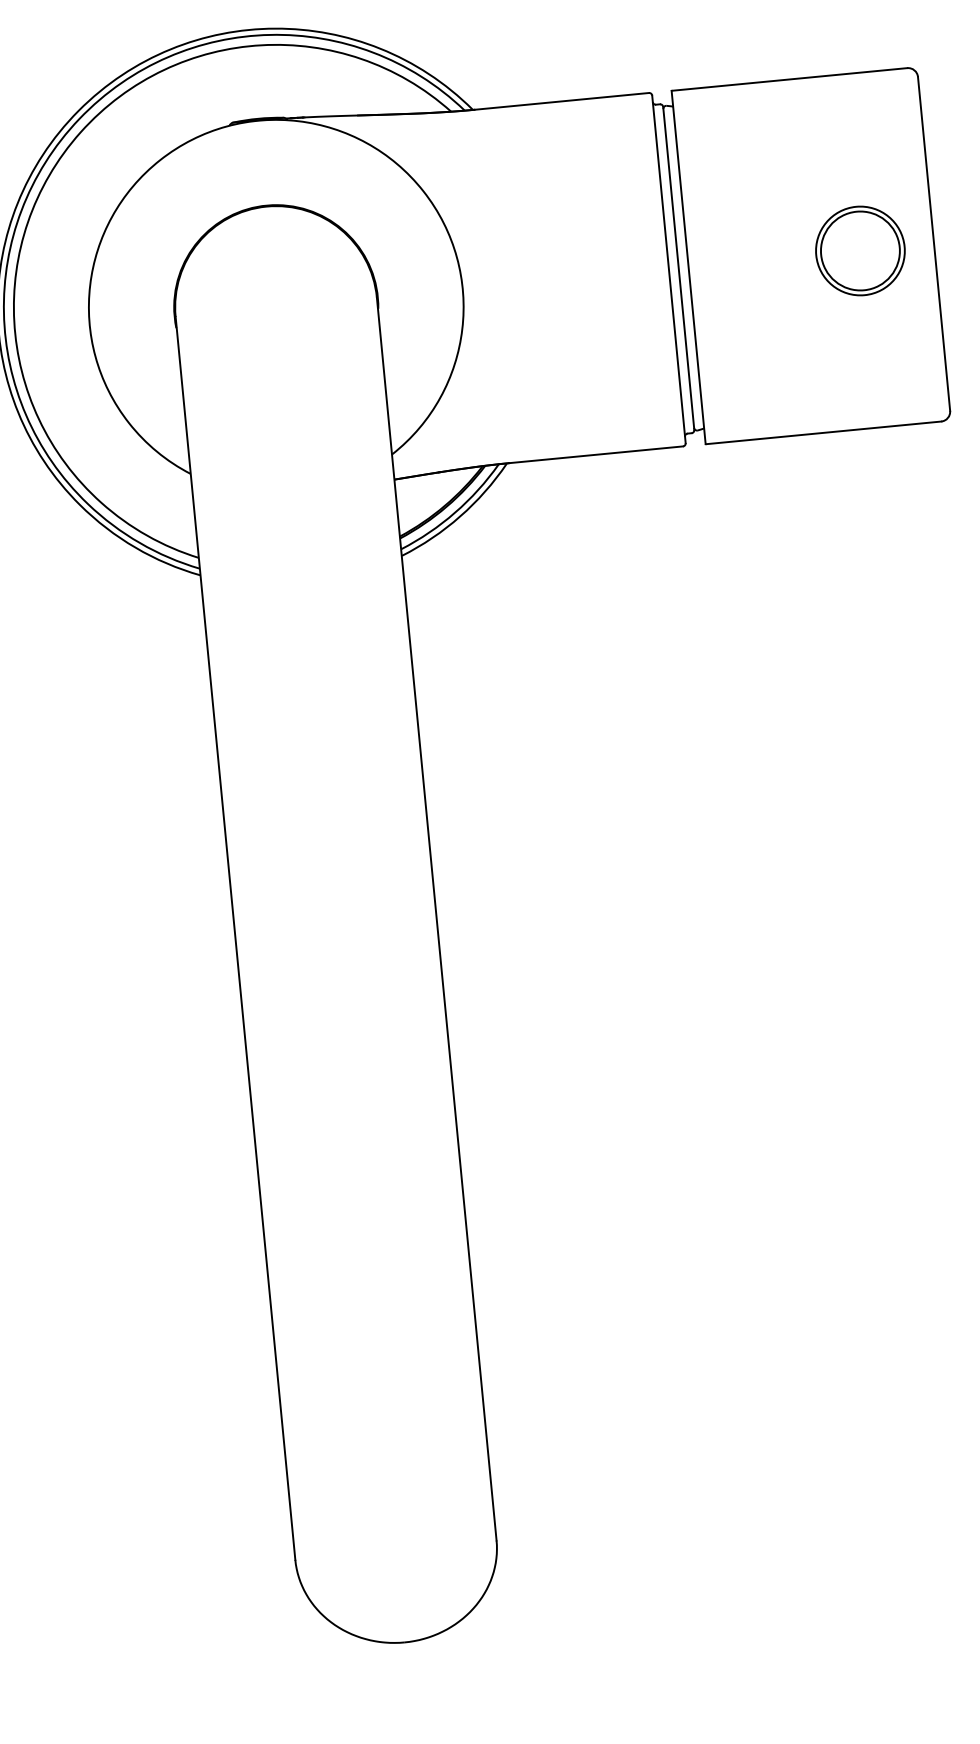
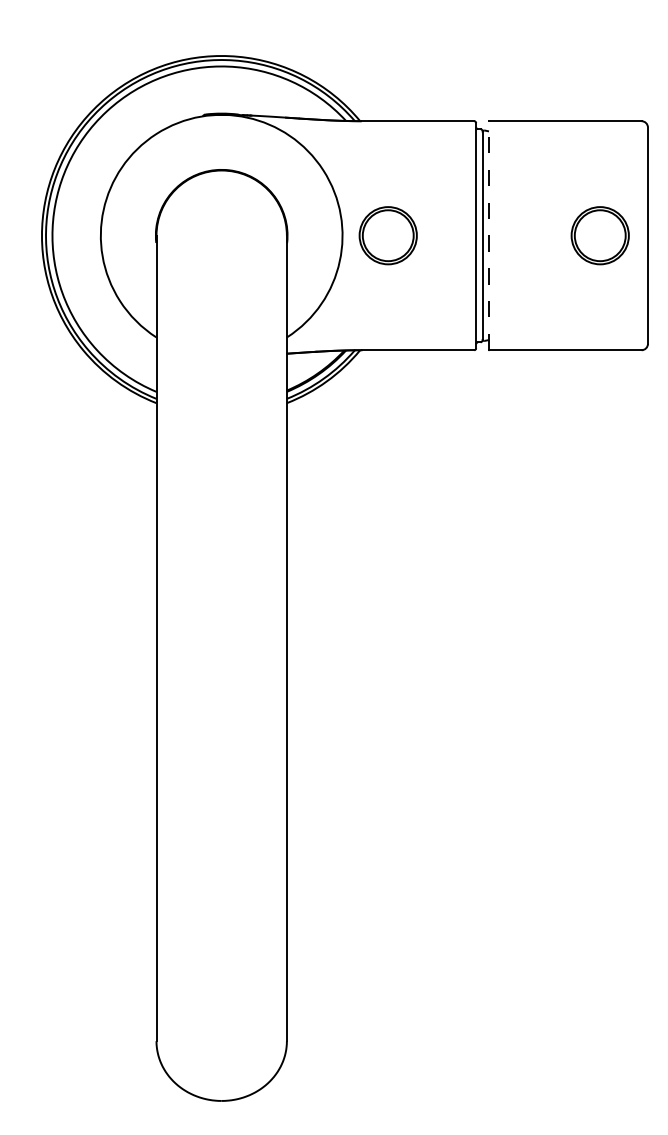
line: (687, 267) -> (488, 235), solid -> dashed
part: (532, 282) -> (387, 235), added

